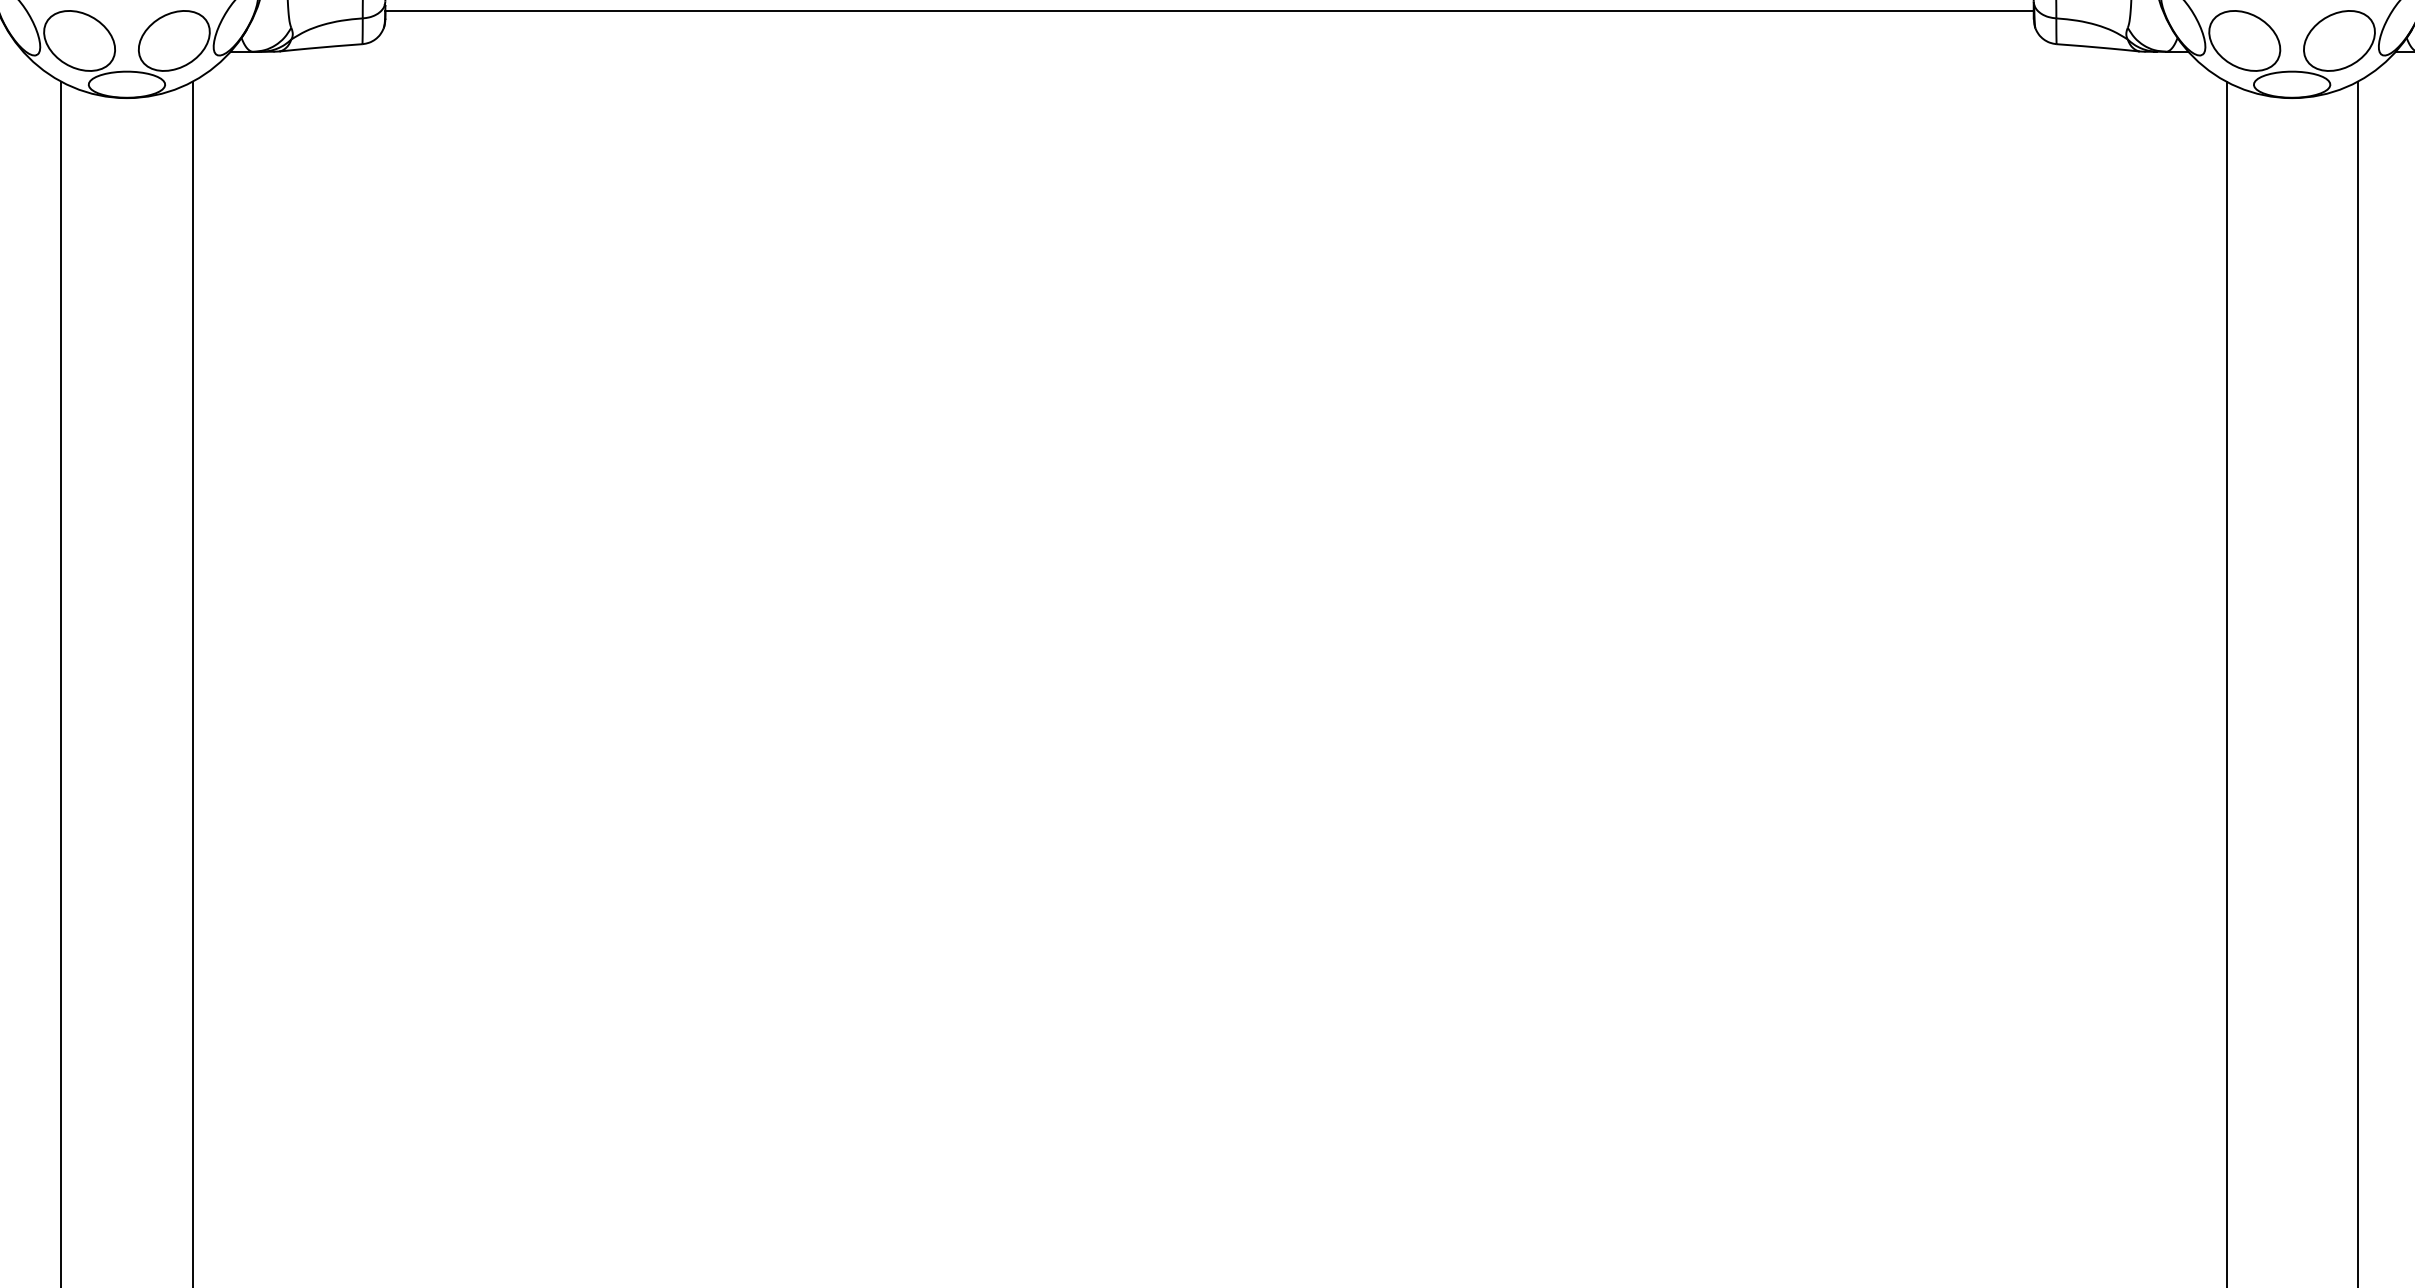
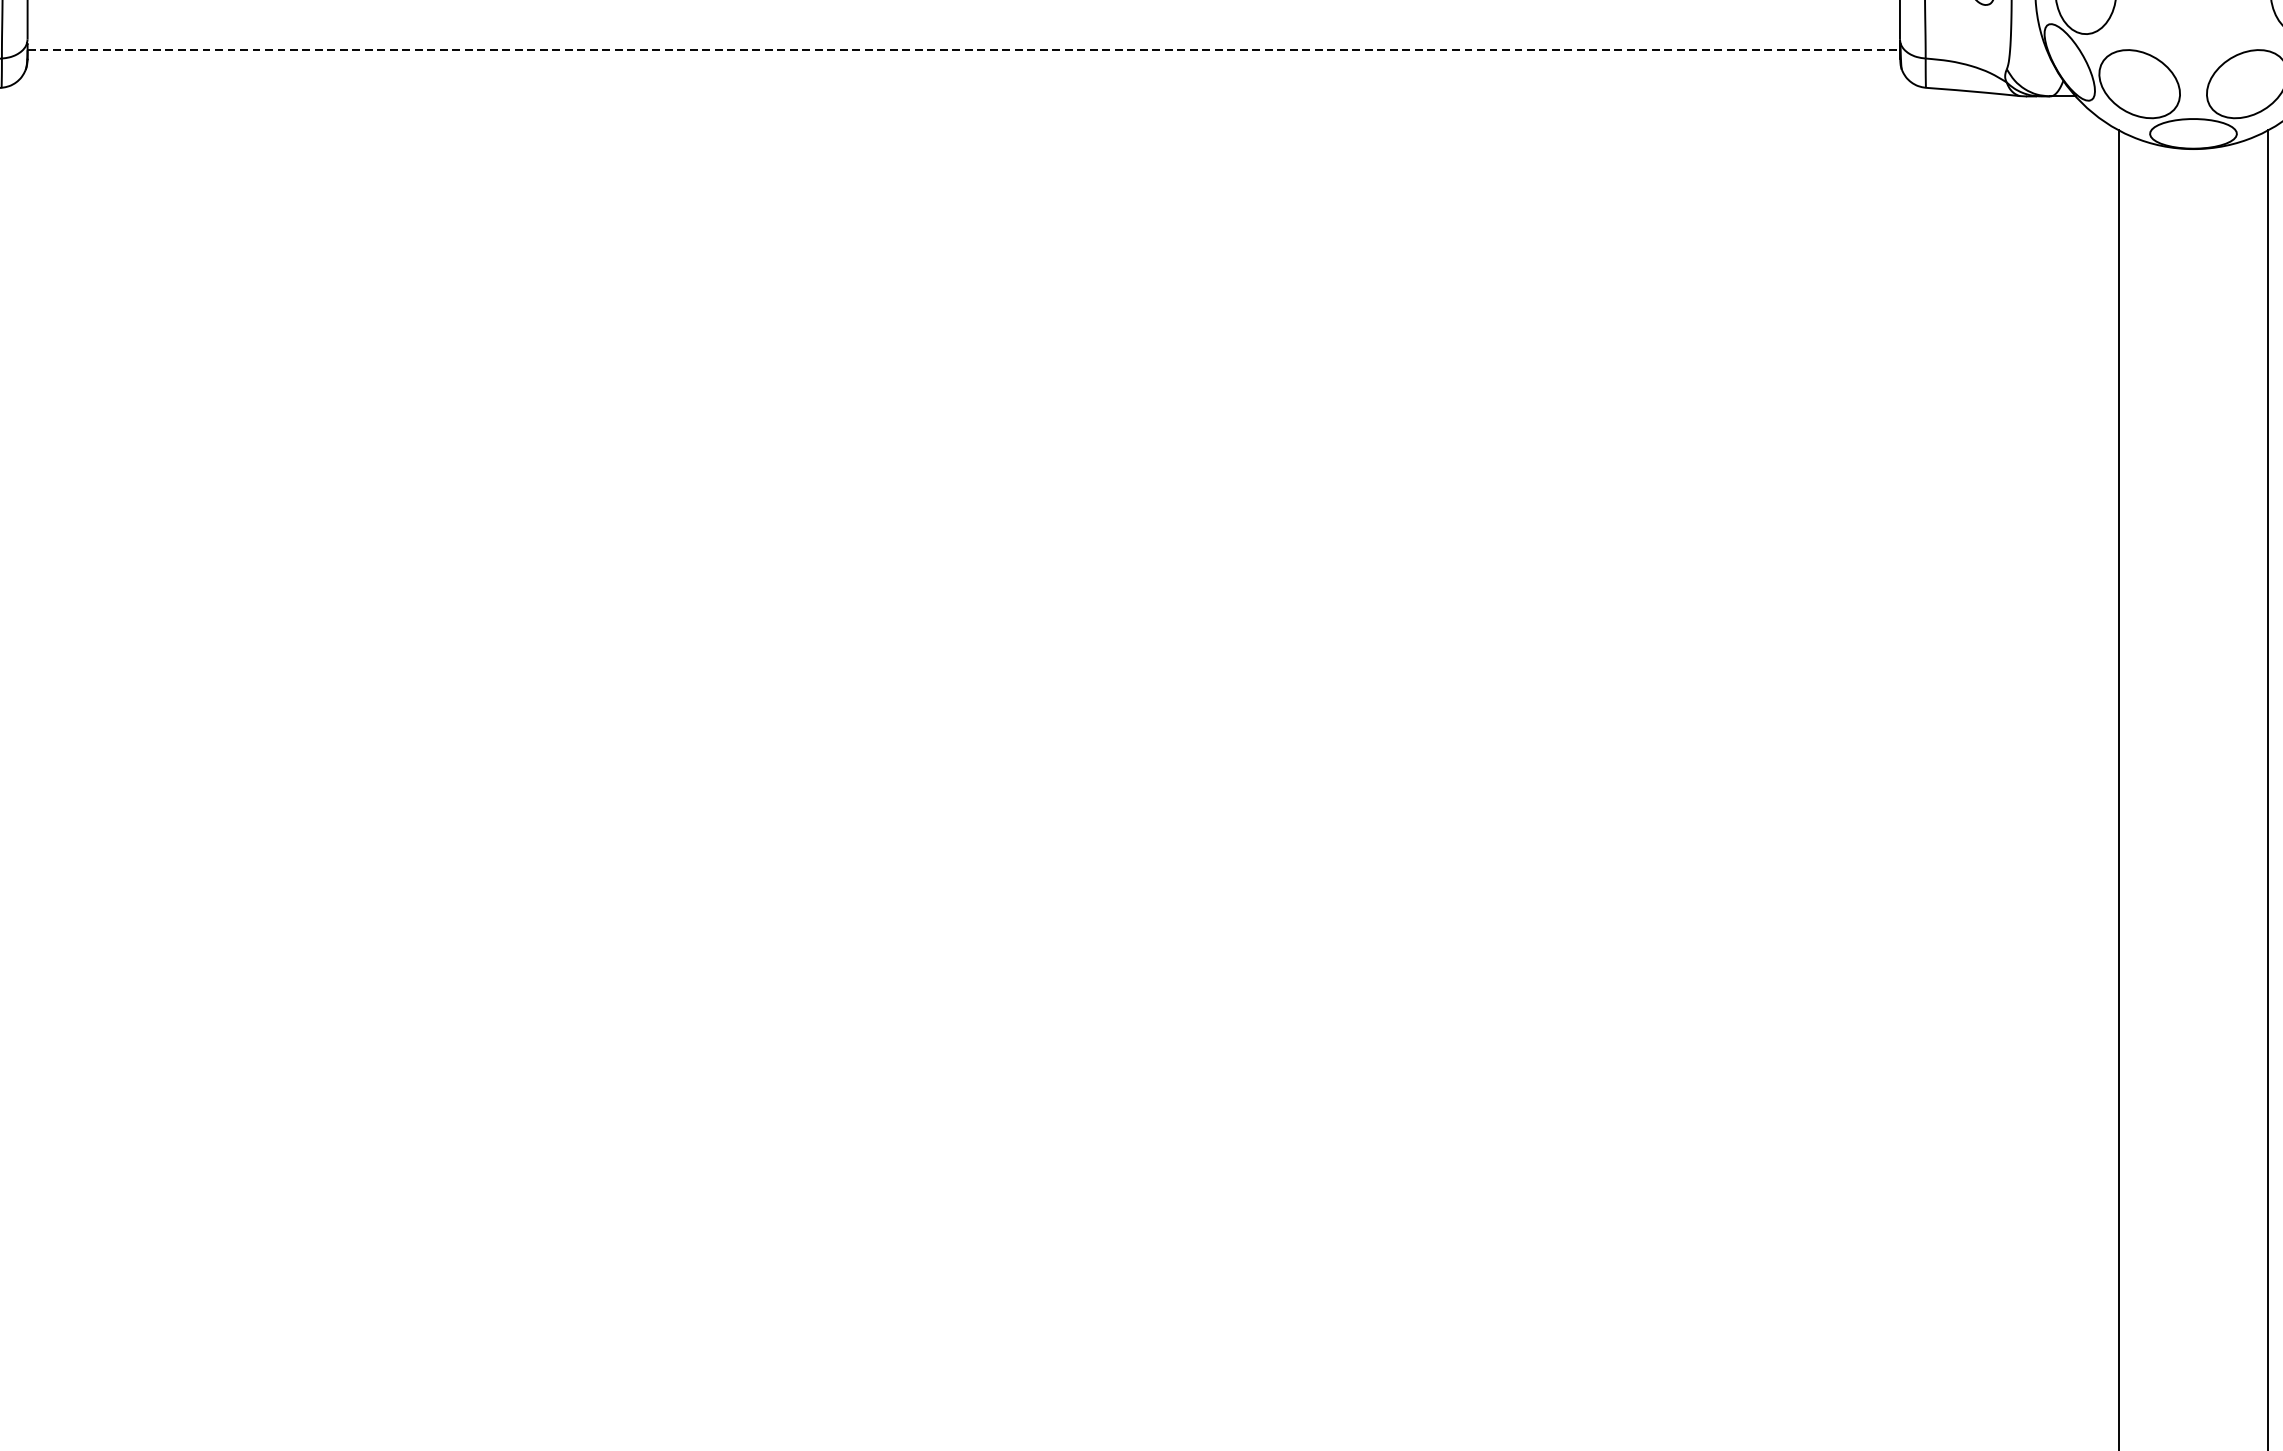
line: (1210, 11) -> (964, 50), solid -> dashed

